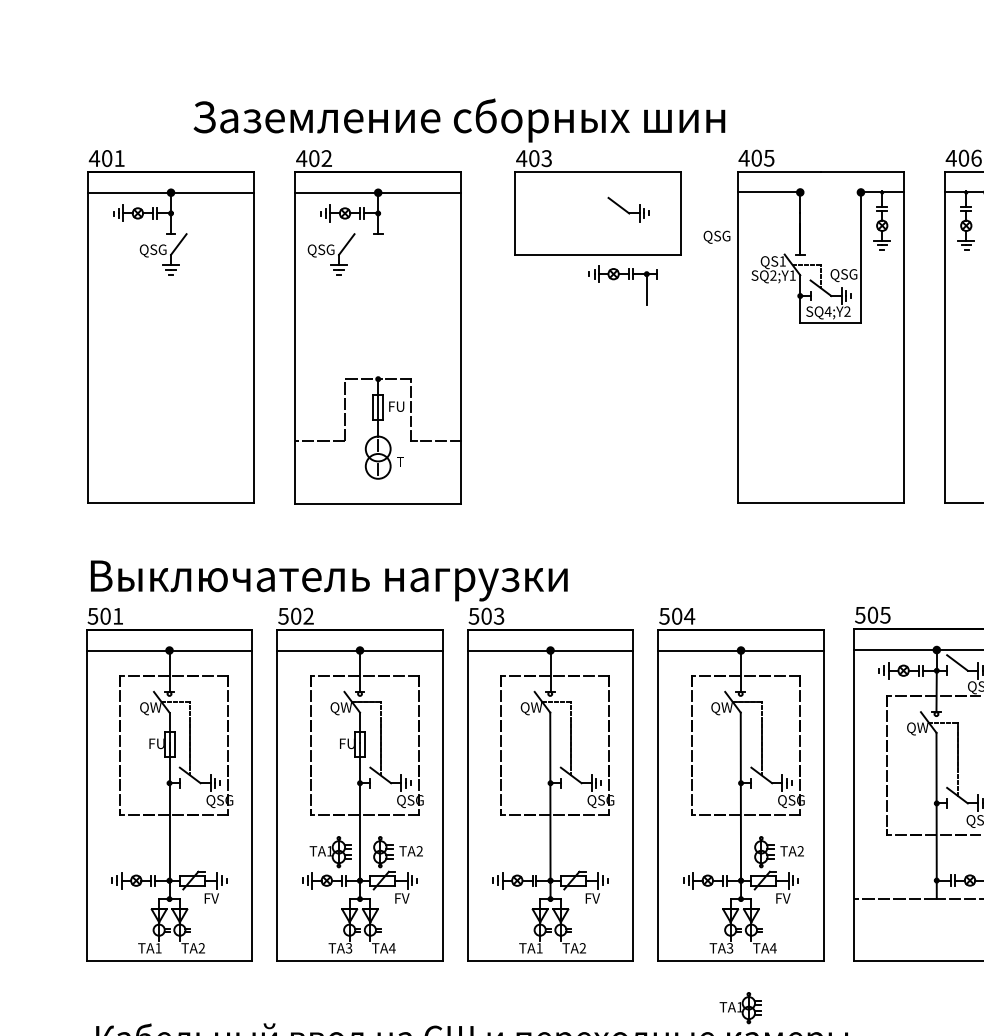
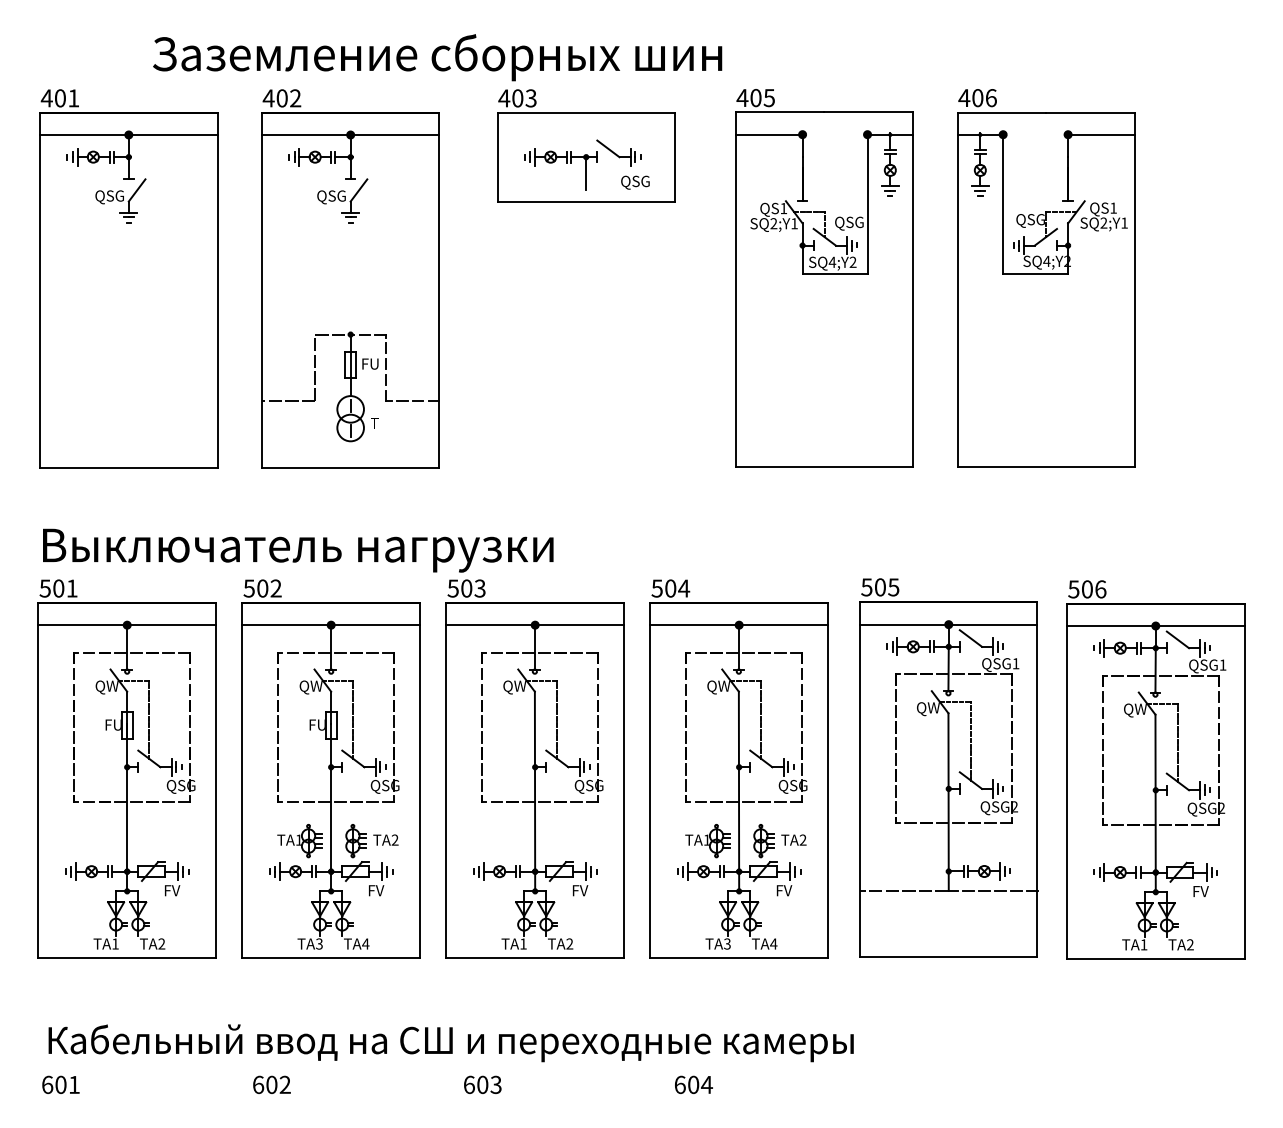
text: (717, 237) -> (635, 182), moved
part: (331, 253) -> (342, 200), moved
part: (628, 280) -> (566, 163), moved
part: (740, 1008) -> (707, 841), moved

